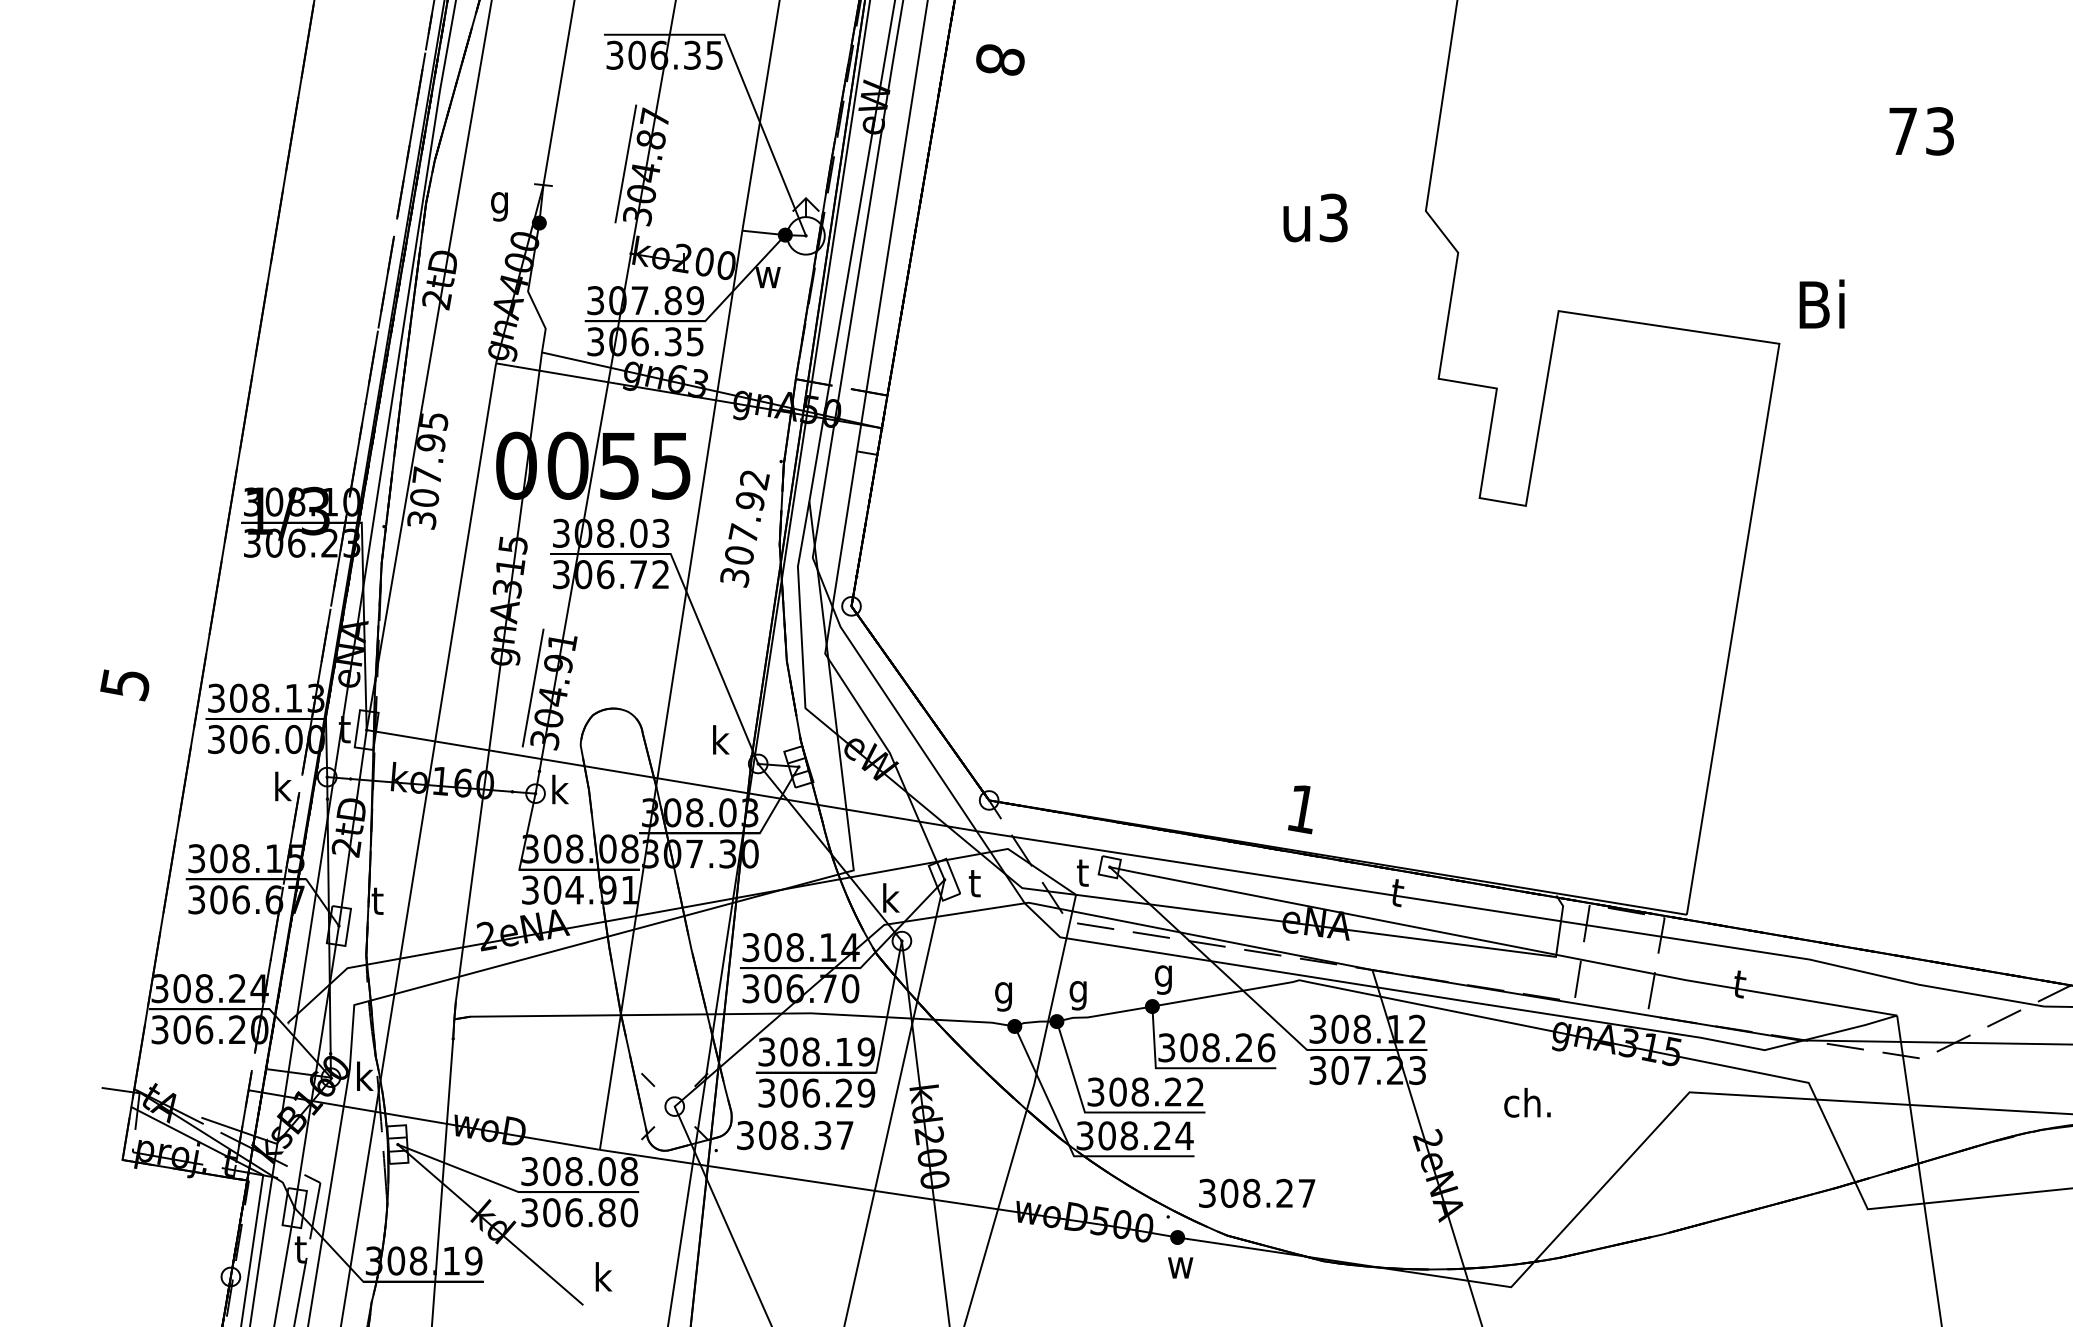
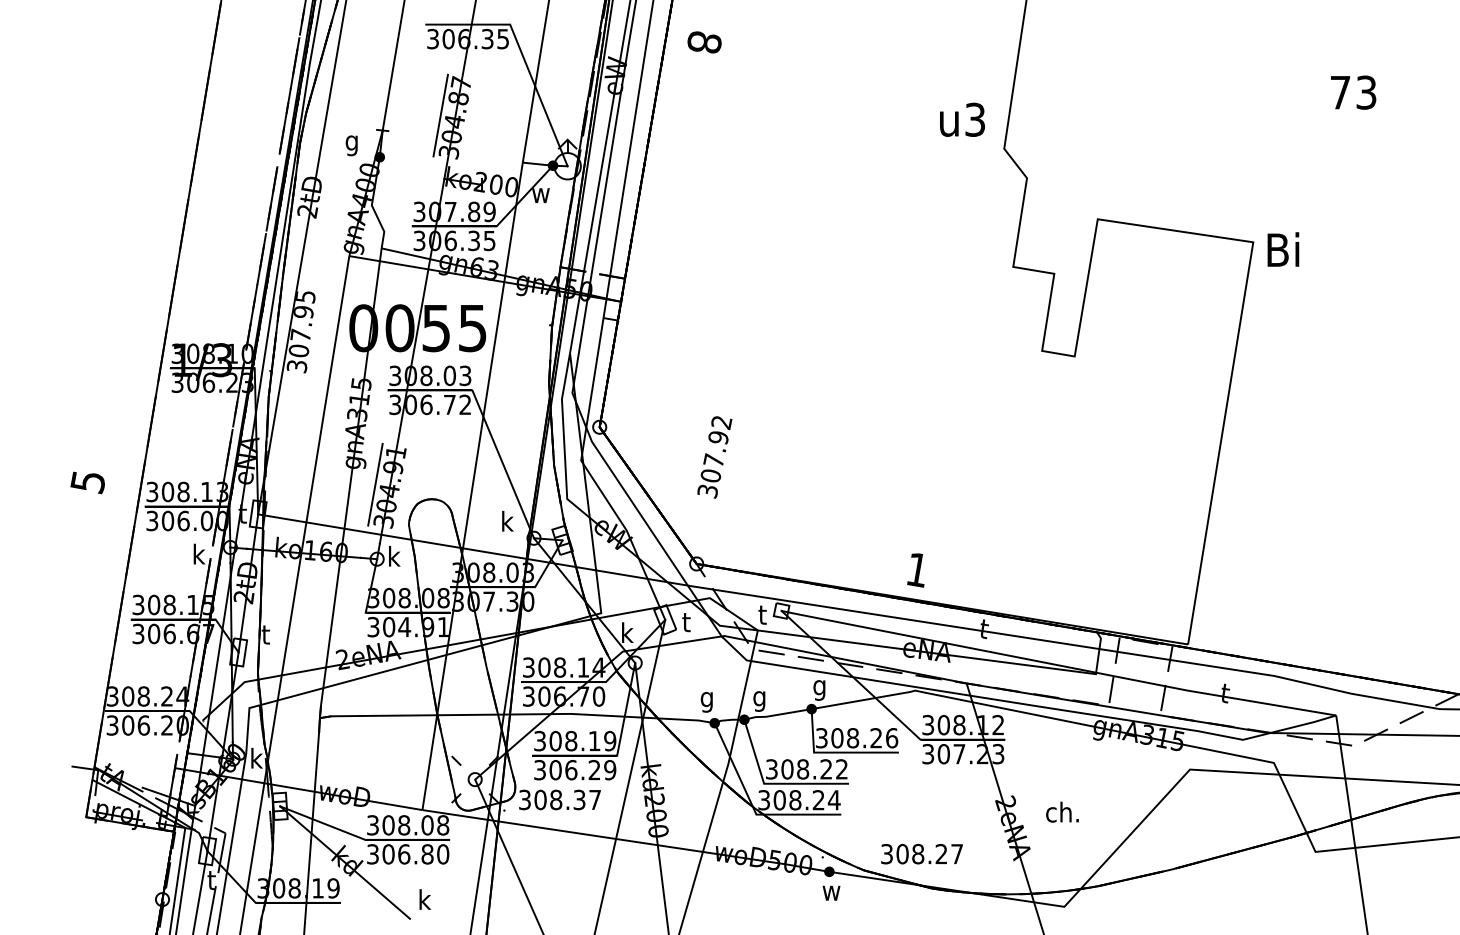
text: (1315, 217) -> (962, 119), moved
text: (1821, 303) -> (1282, 249), moved
text: (744, 528) -> (714, 456), moved
text: (1527, 1102) -> (1062, 811), moved
text: (1257, 1192) -> (922, 853), moved

